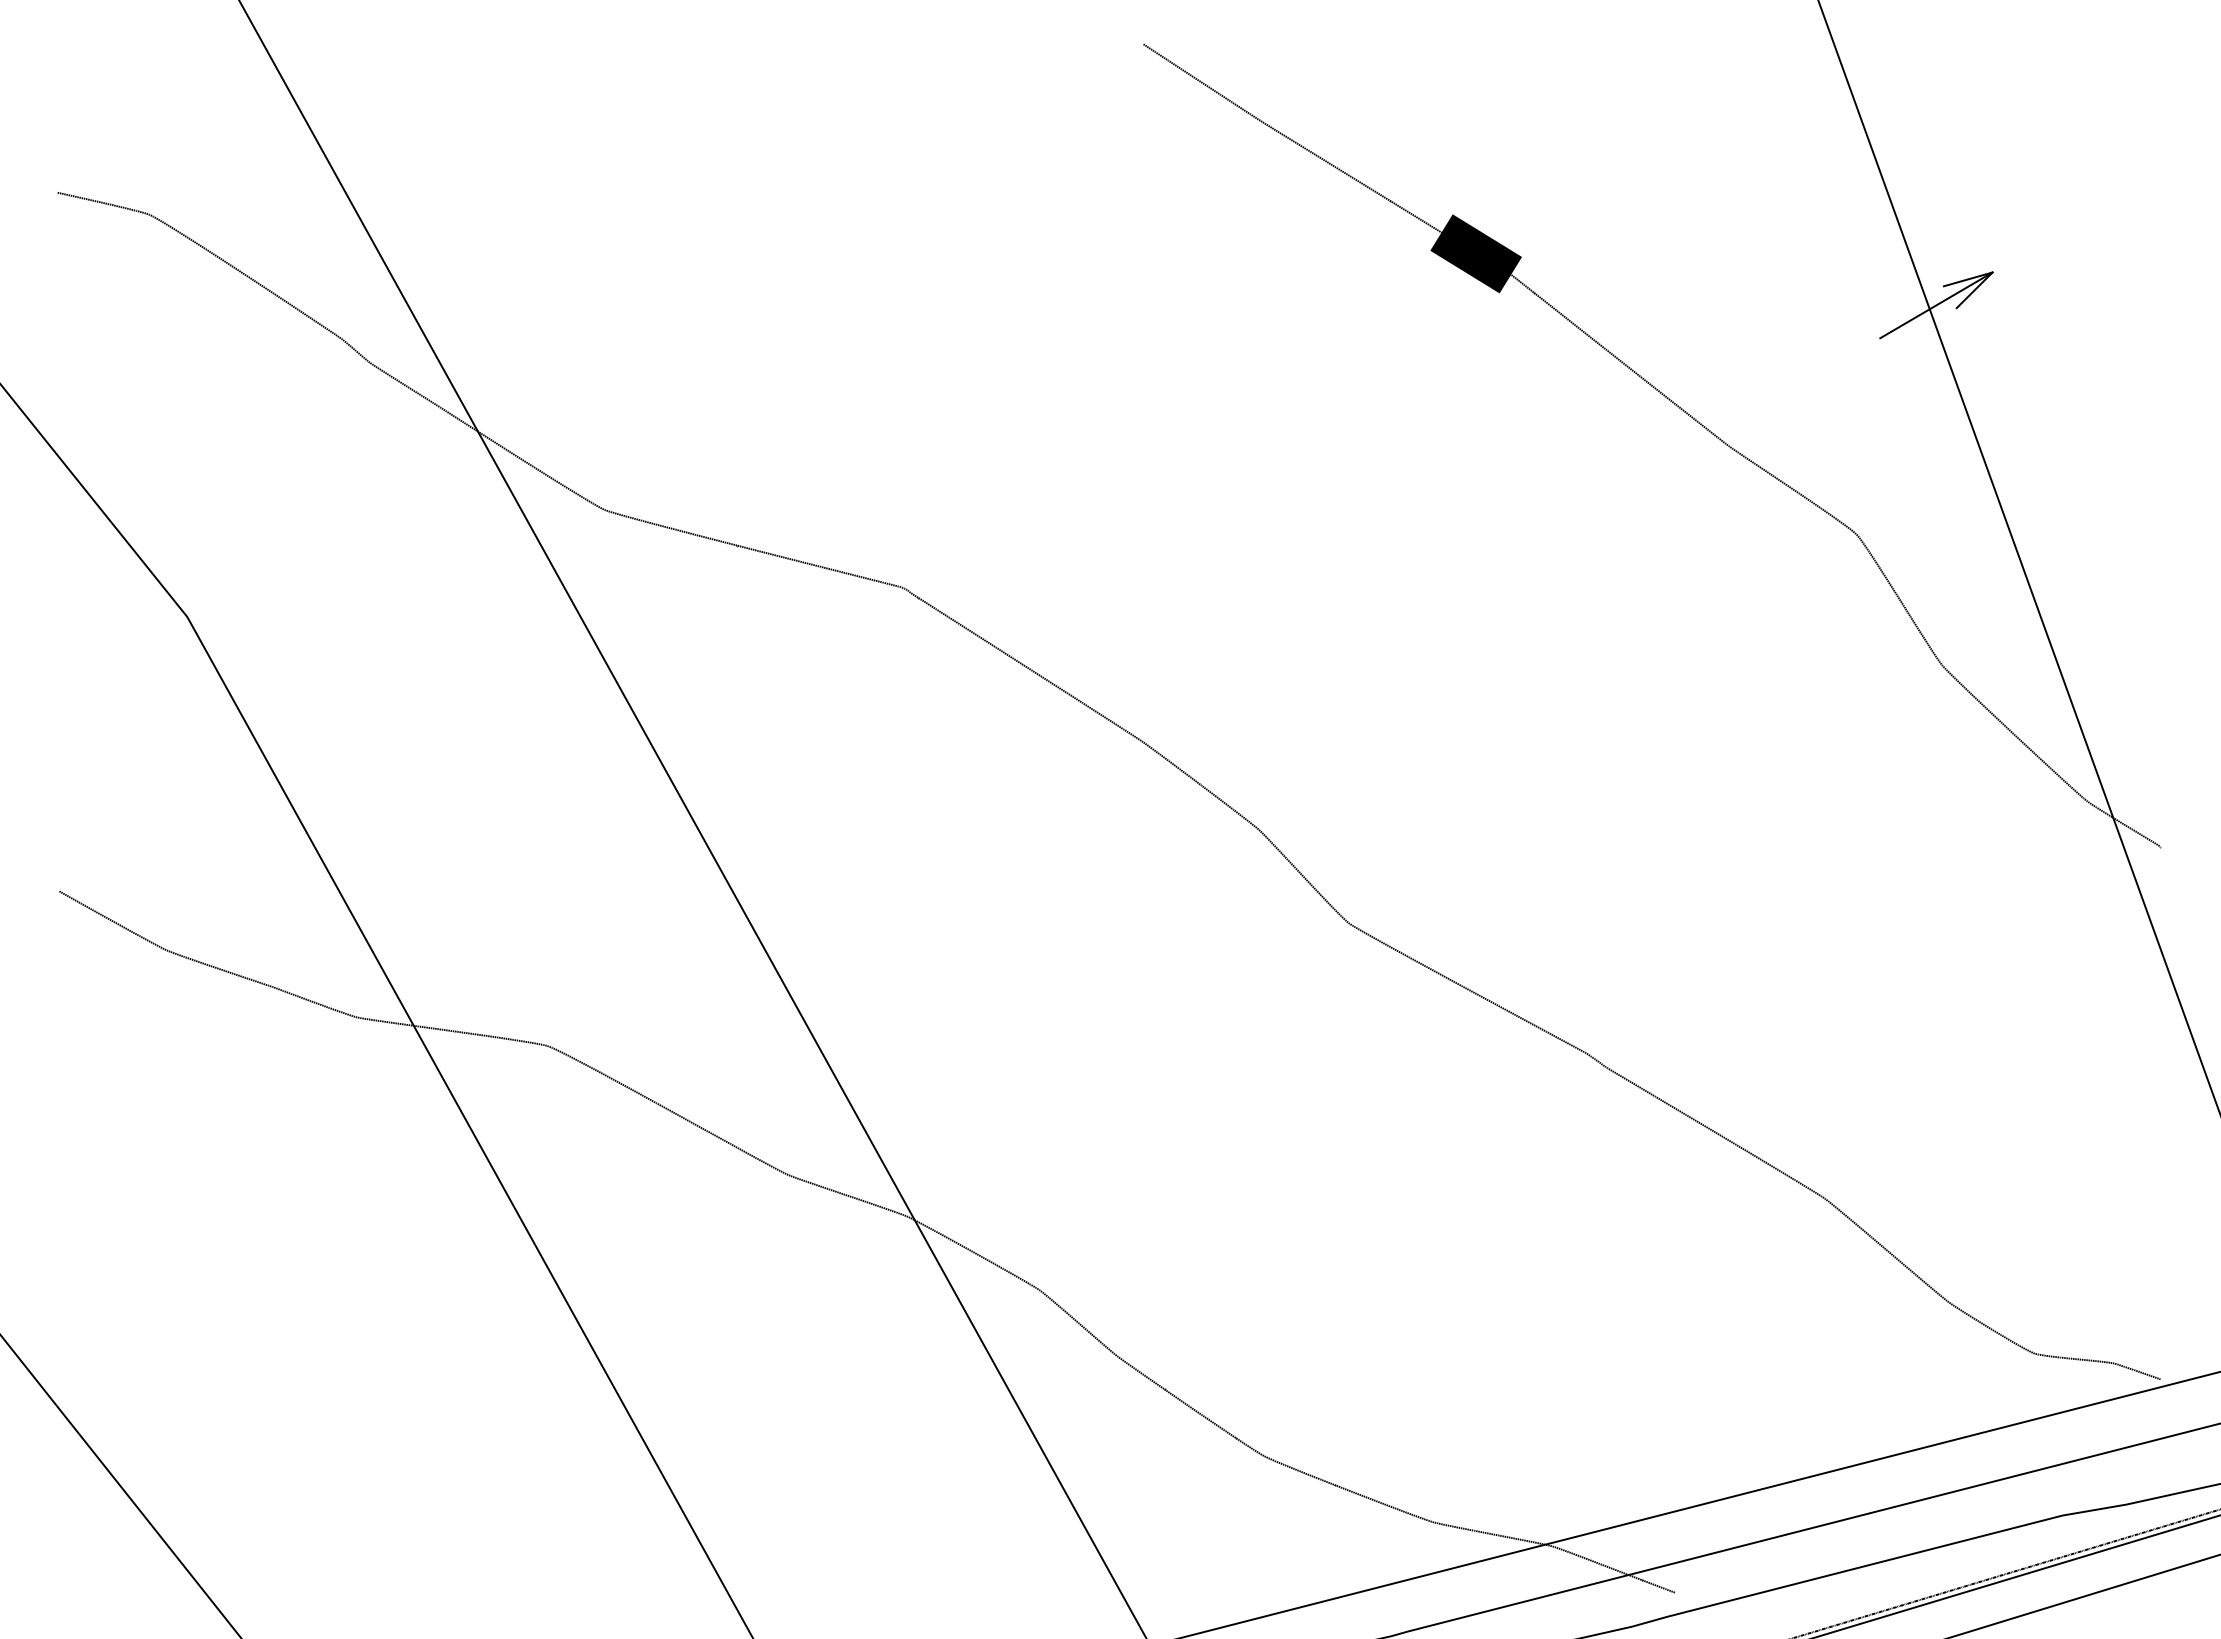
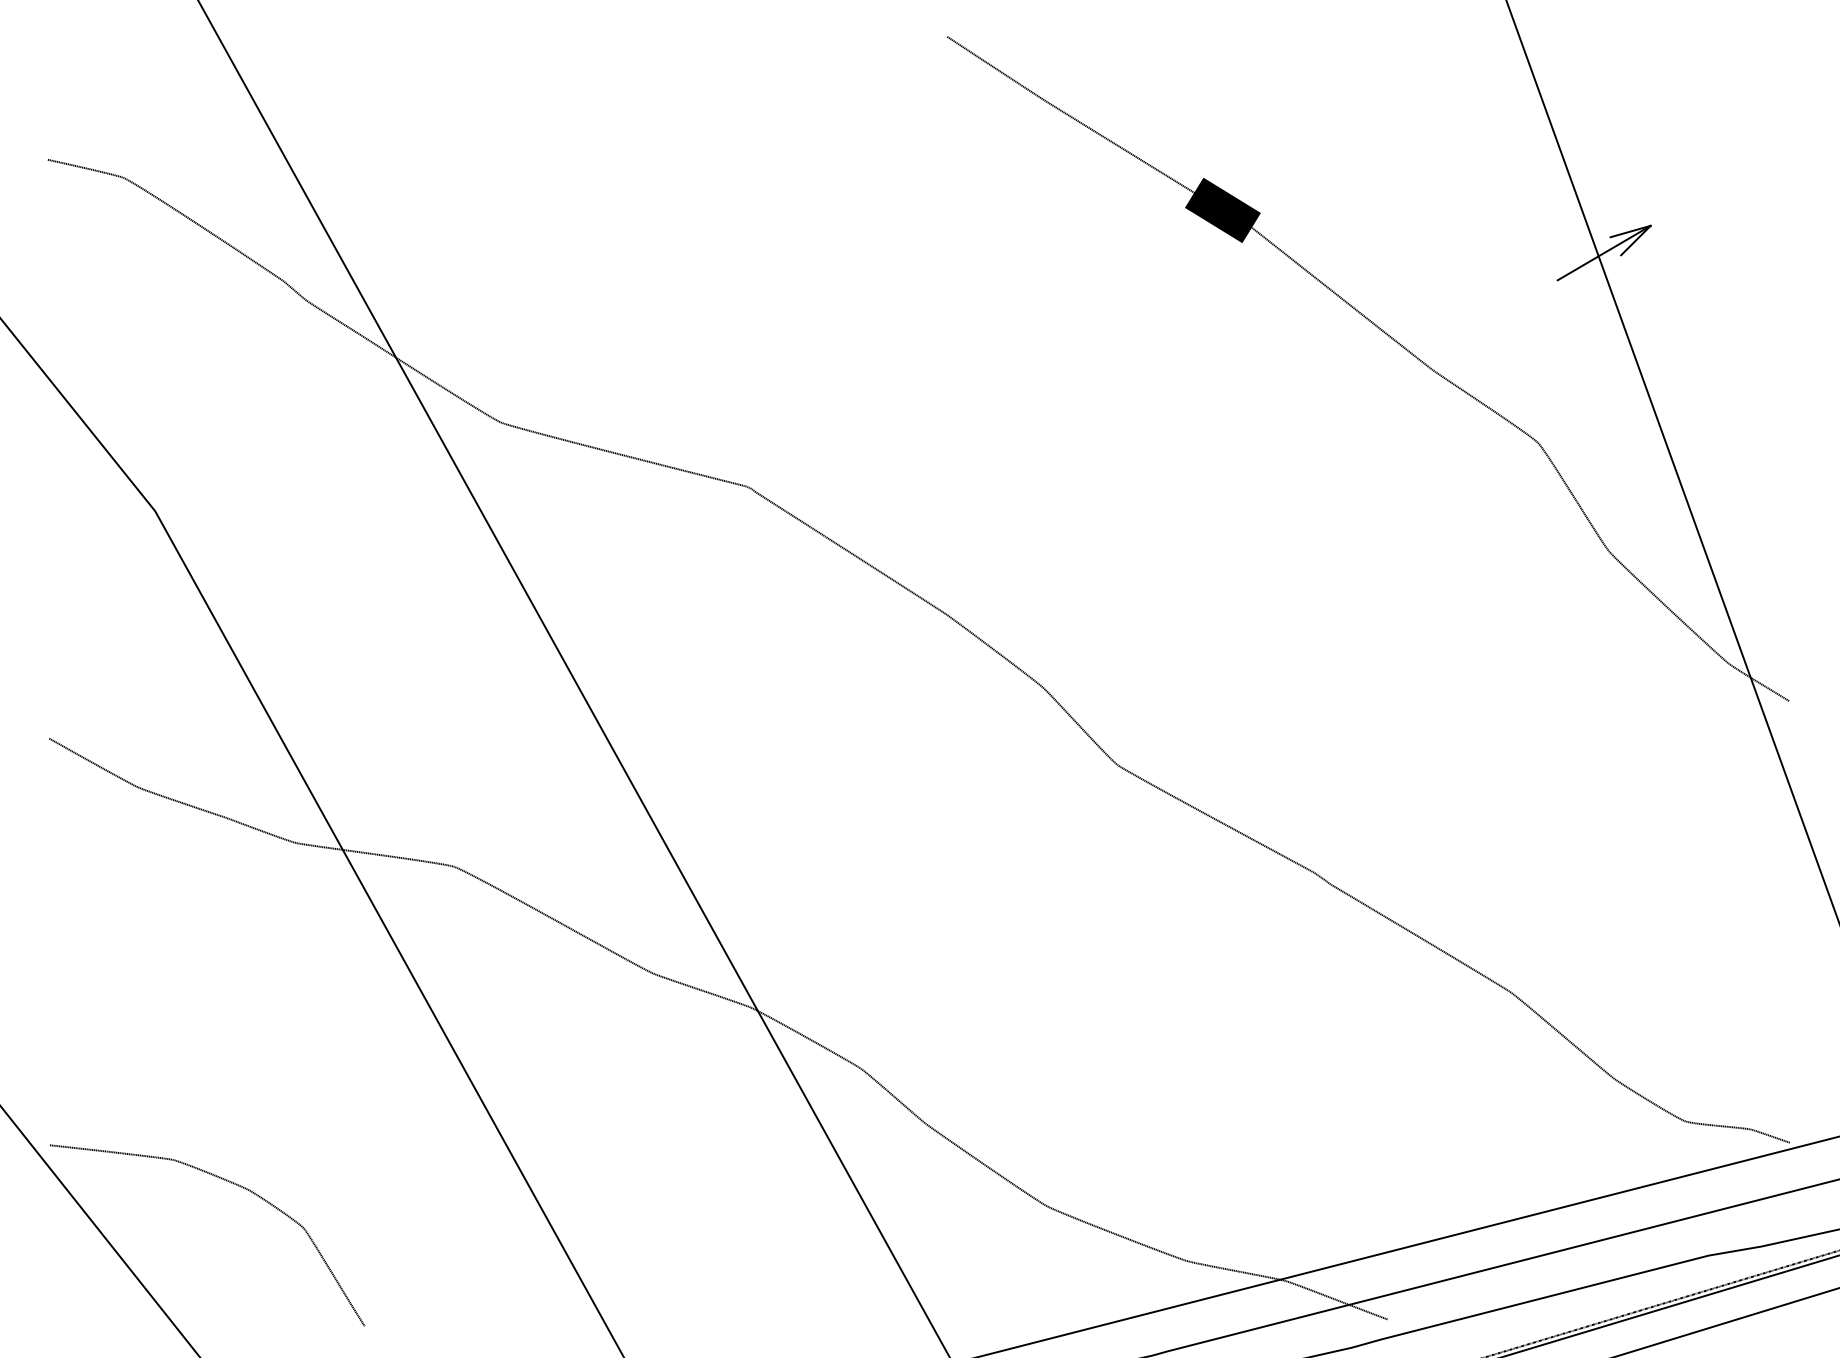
curve: (274, 1426) -> (227, 1181), added

